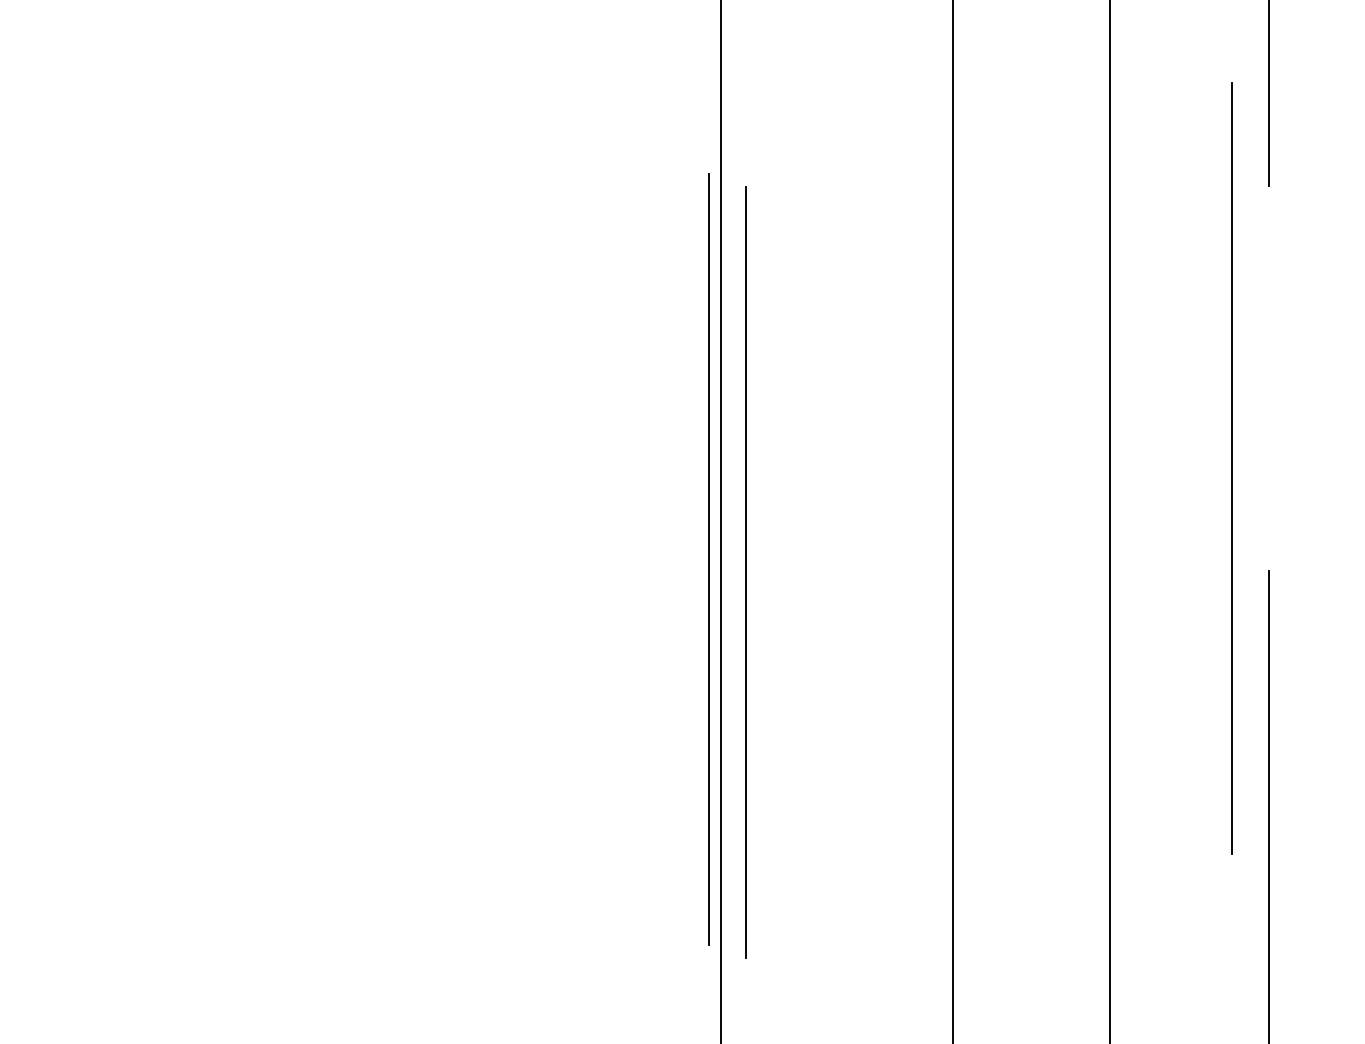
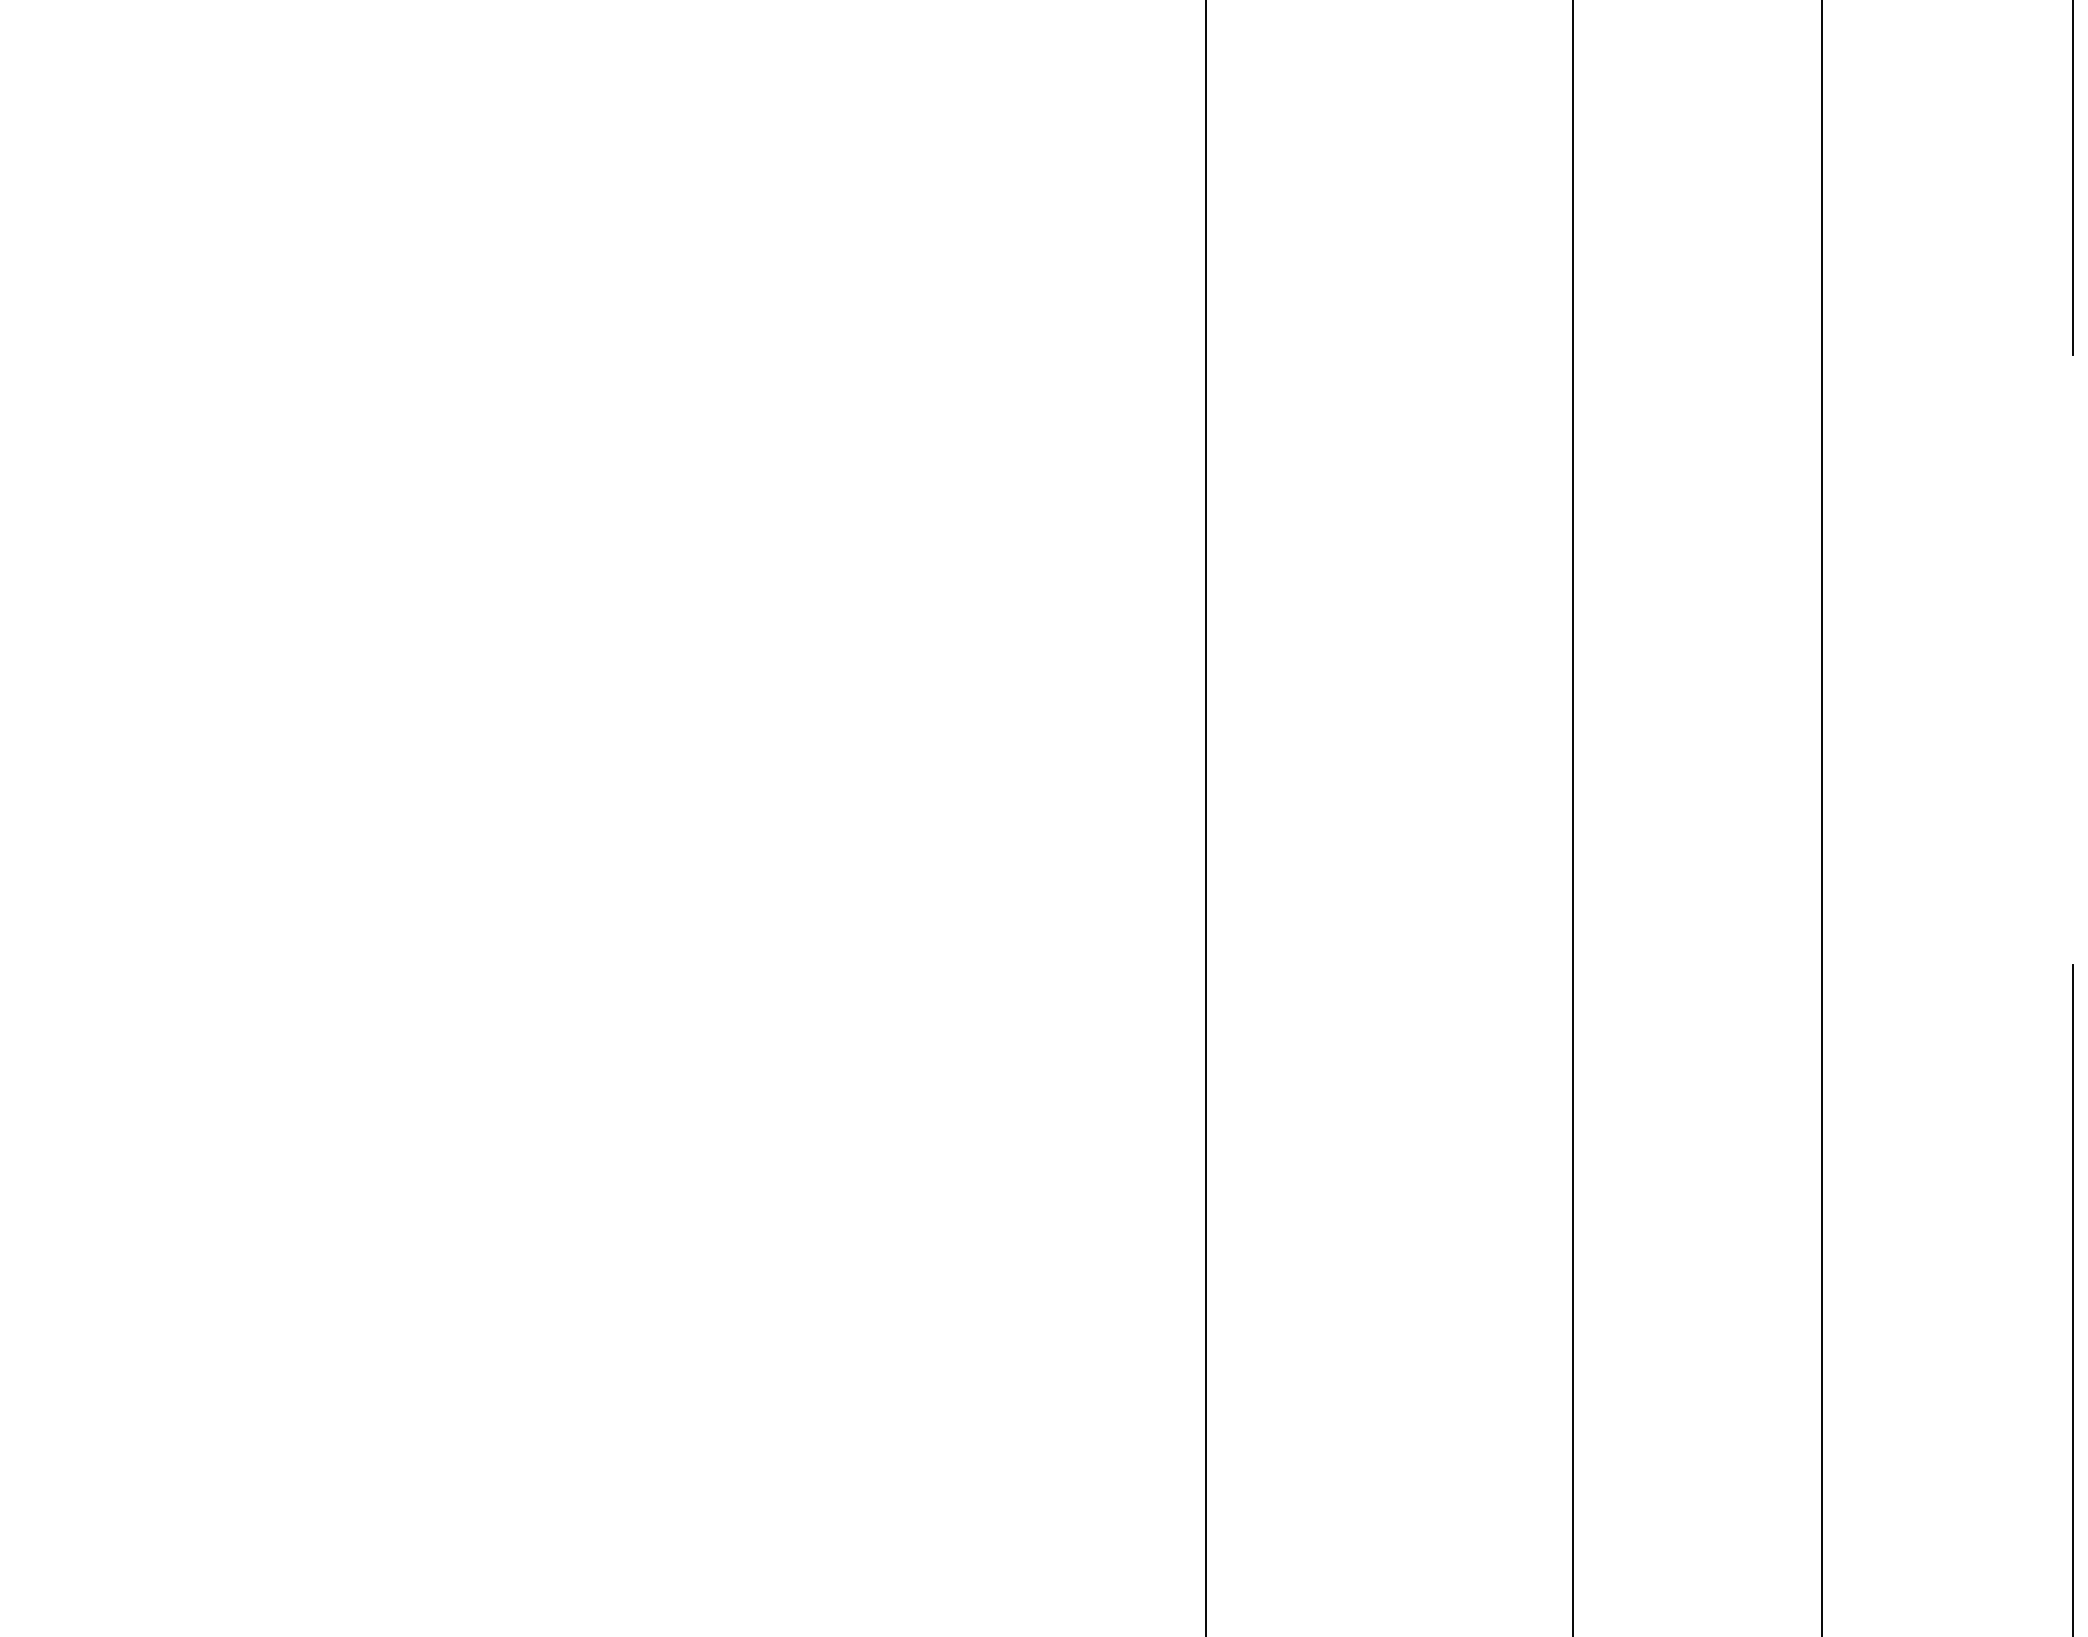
line: (1231, 468) -> (2013, 802), removed
line: (709, 559) -> (1187, 946), removed
line: (746, 572) -> (1245, 967), removed

